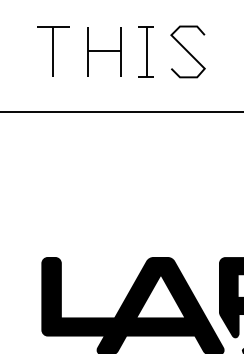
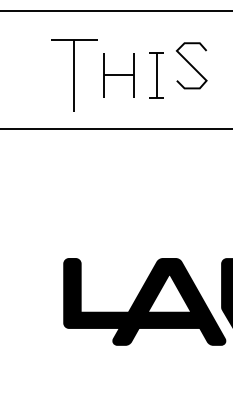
part: (53, 50) -> (74, 74), size x1.6
curve: (187, 51) -> (191, 65), moved

